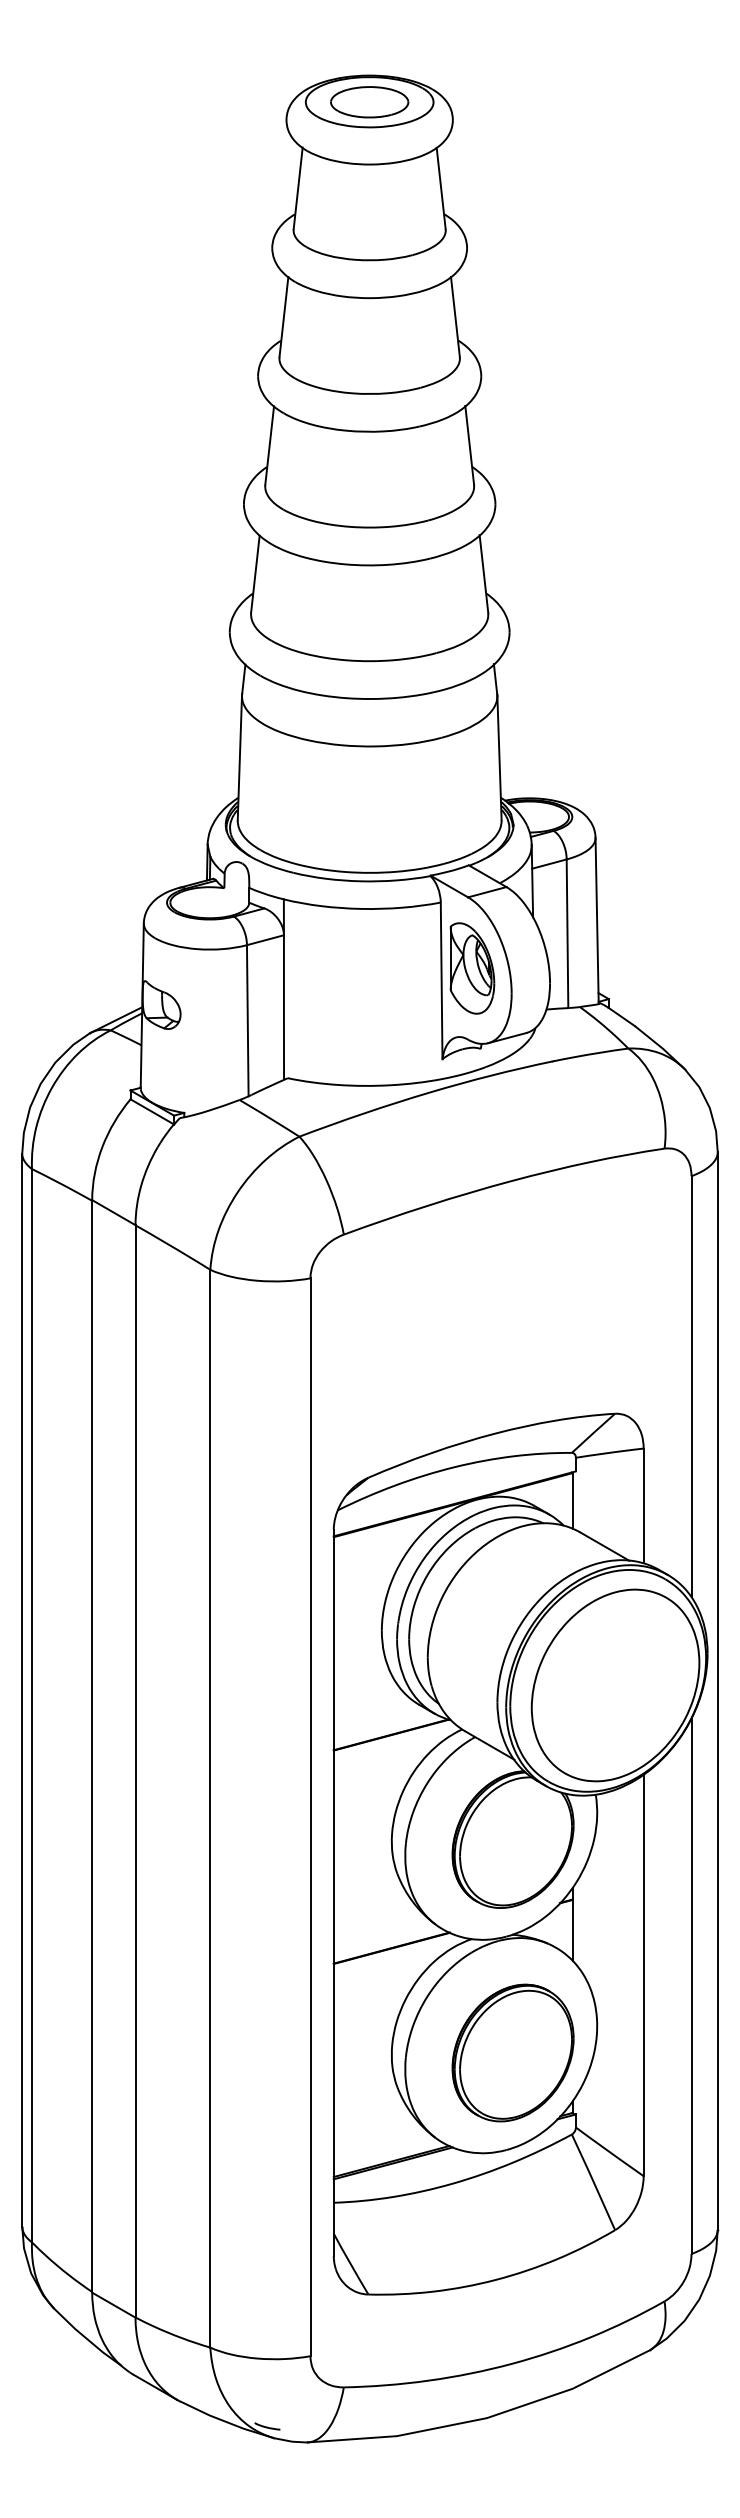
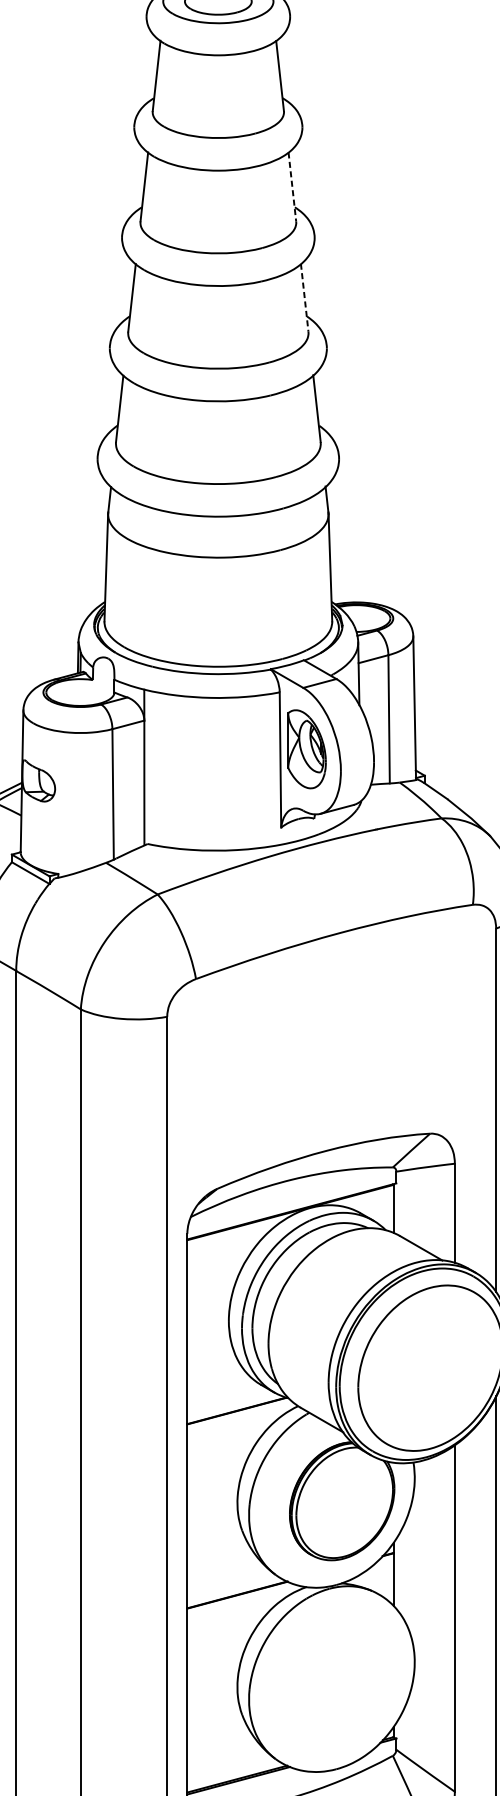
line: (455, 317) -> (292, 187), solid -> dashed
line: (469, 445) -> (304, 297), solid -> dashed
part: (512, 2052) -> (341, 1685), removed

